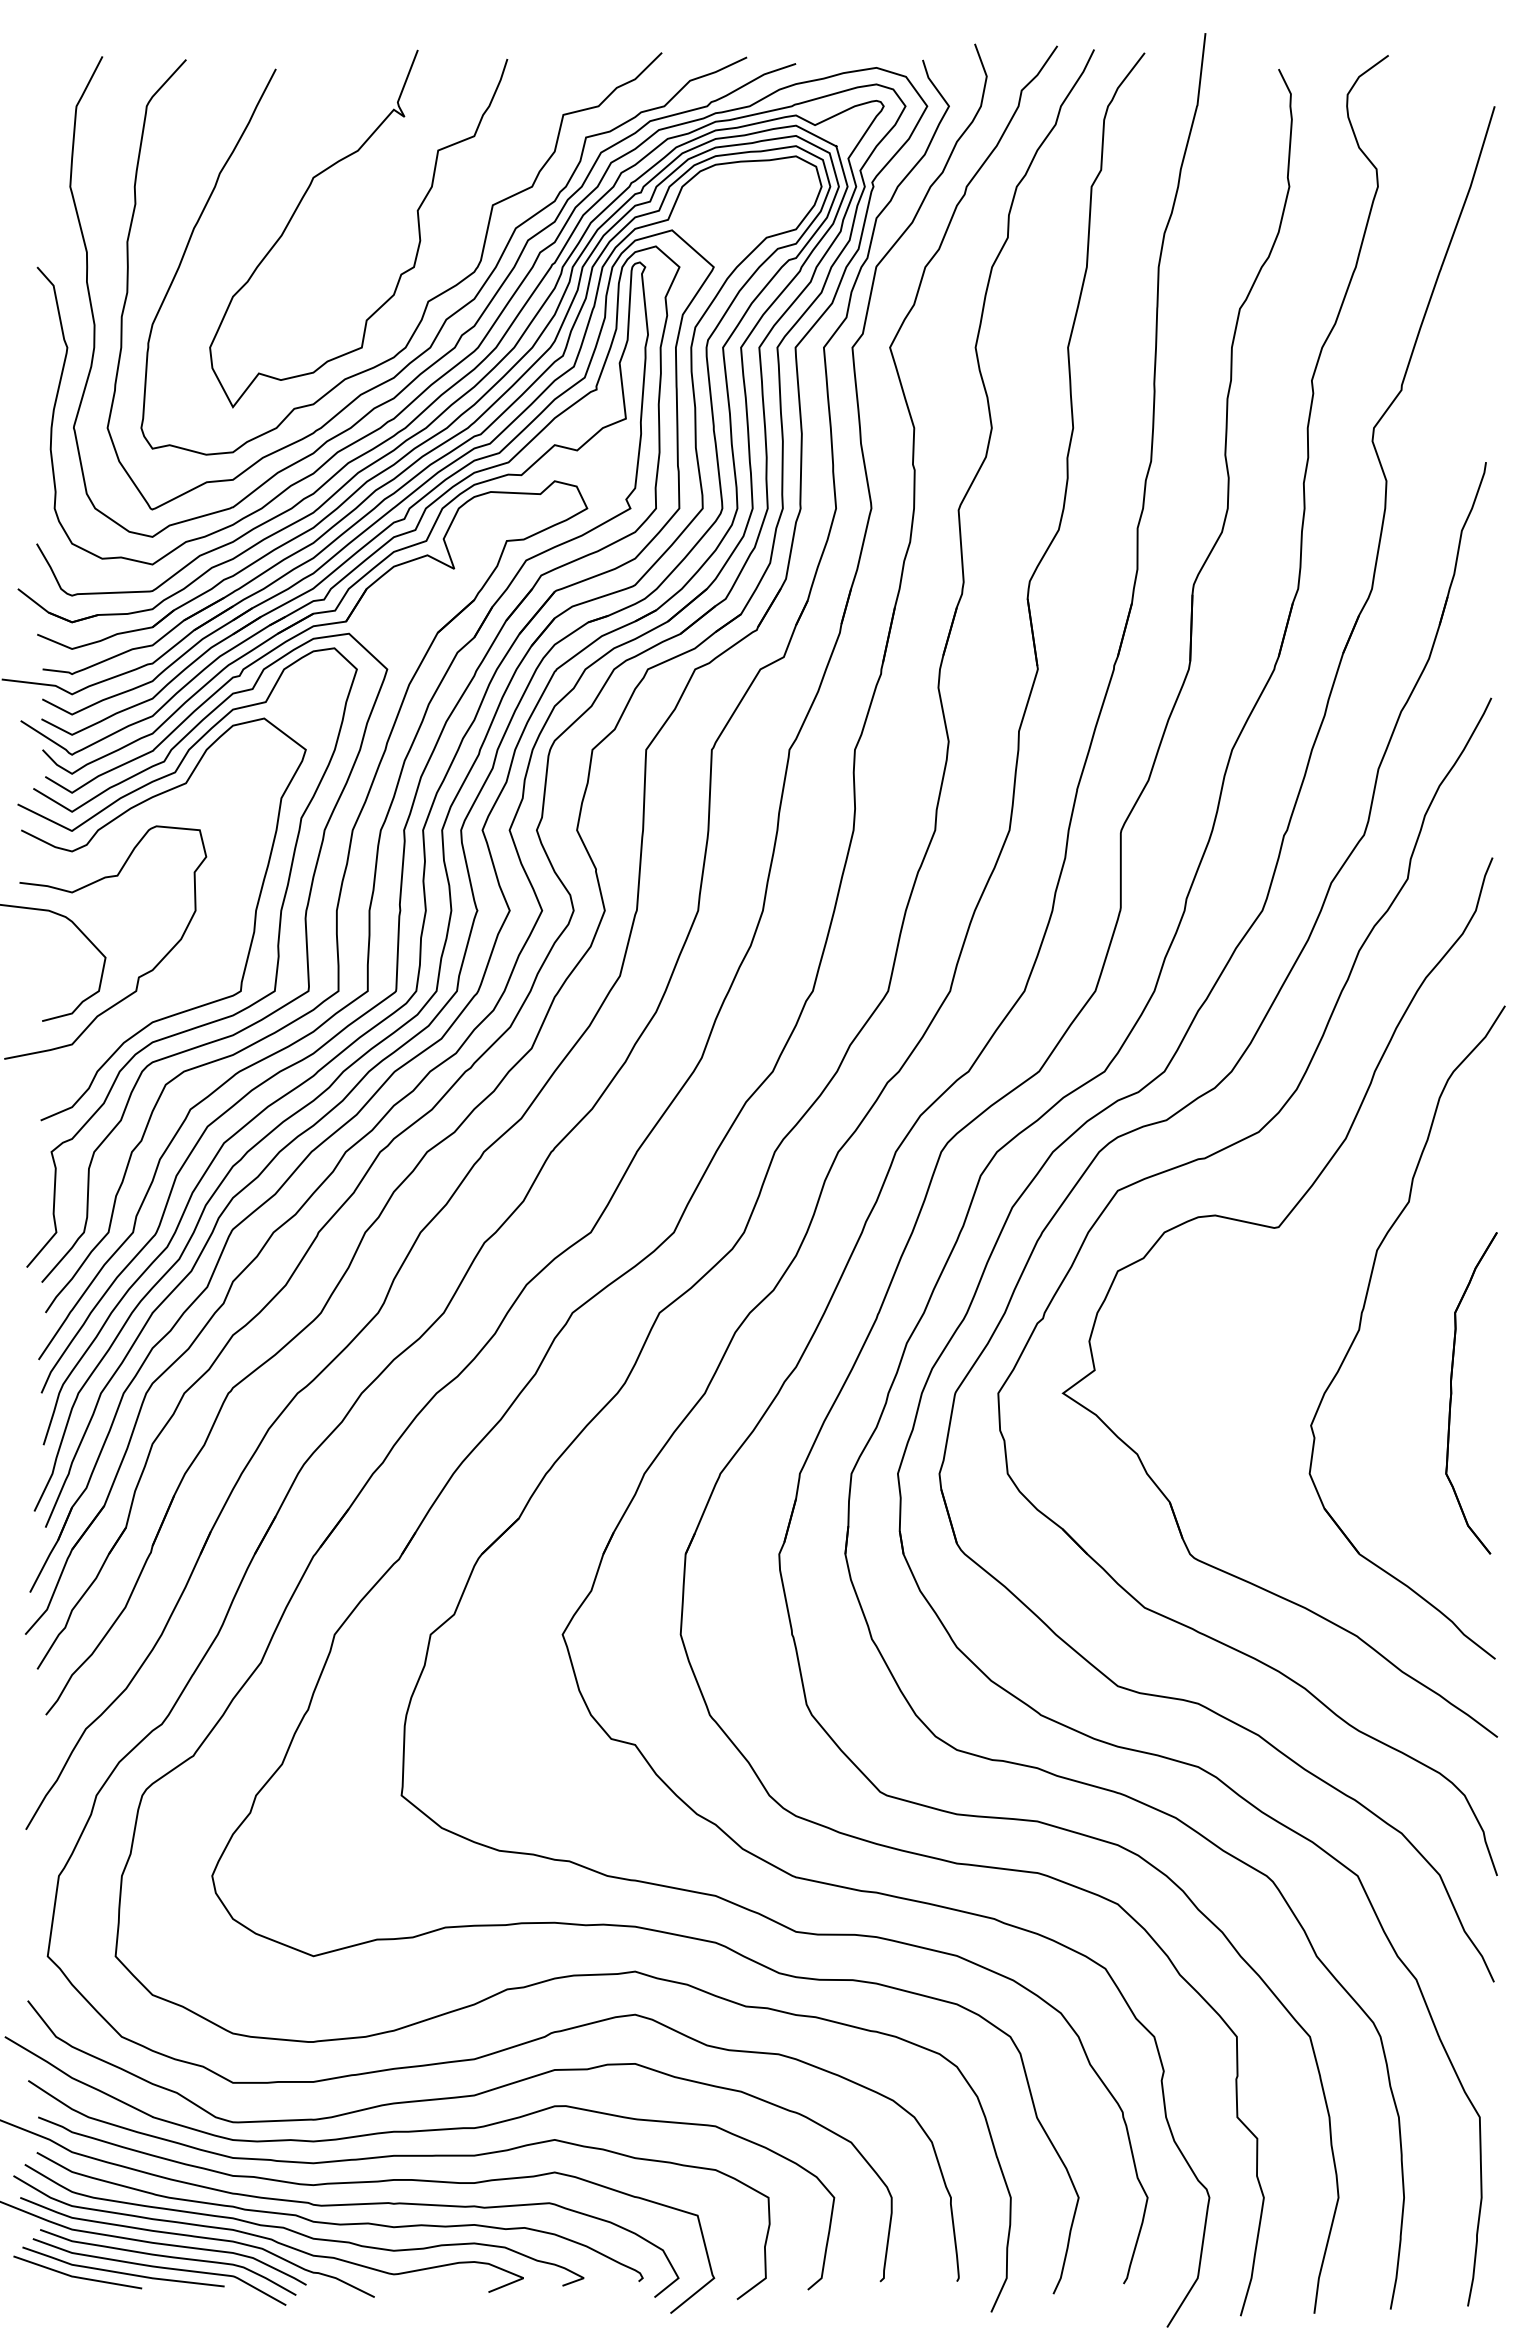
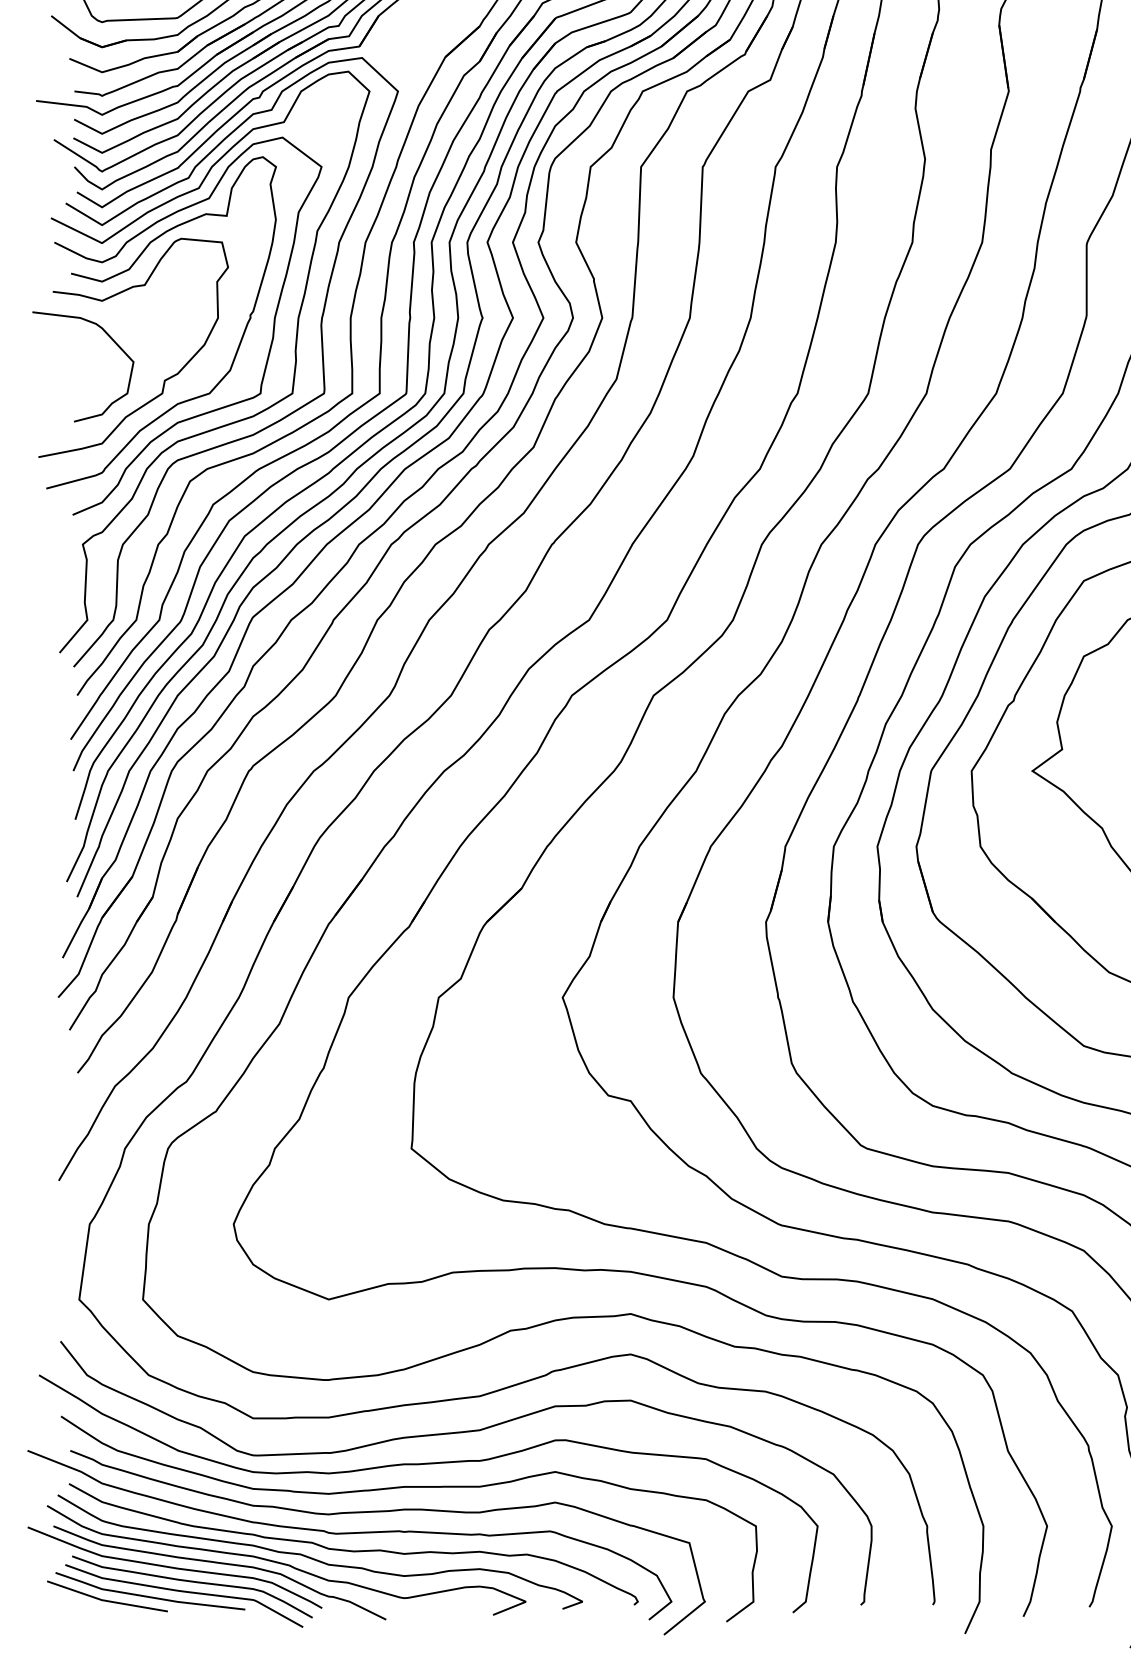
curve: (100, 860) -> (128, 270), added

